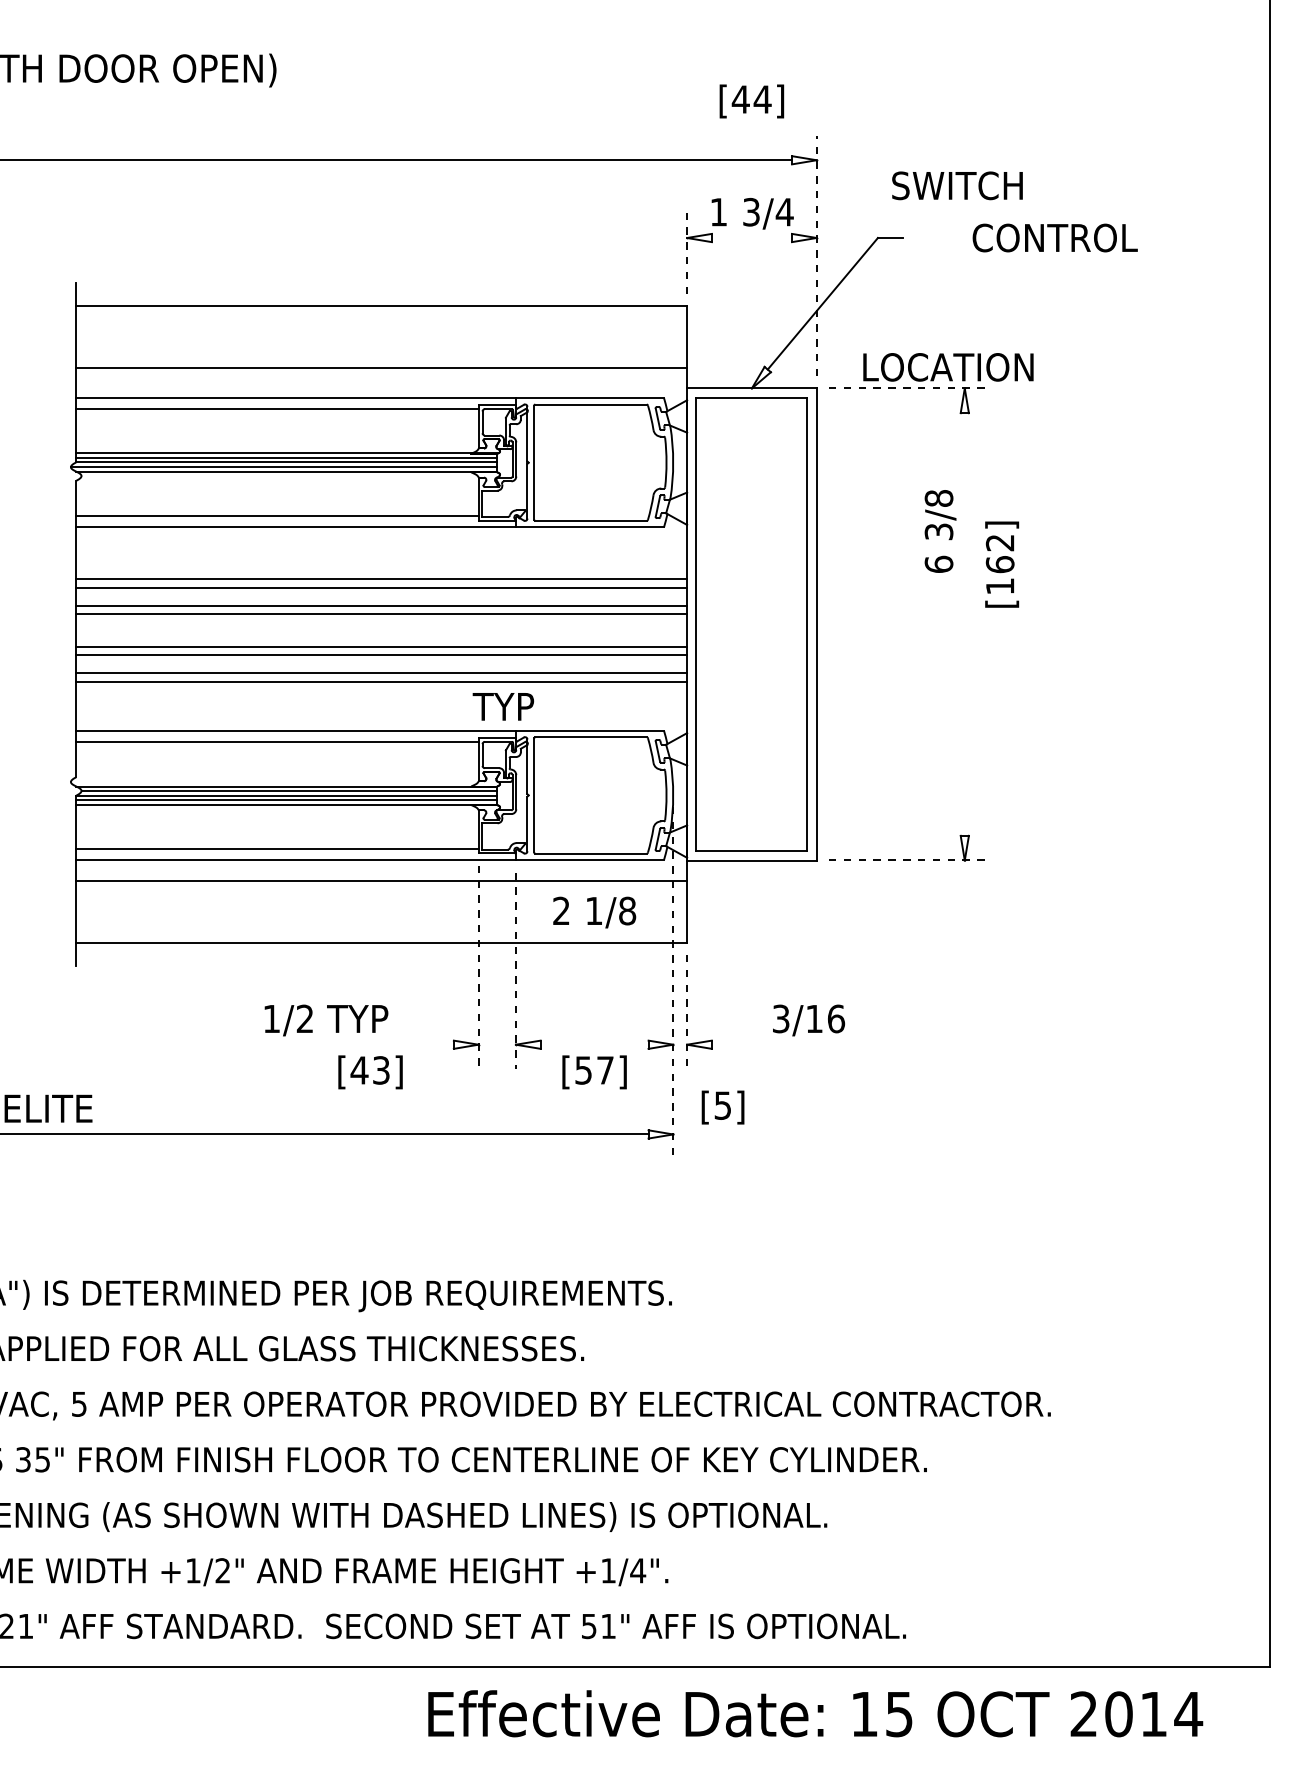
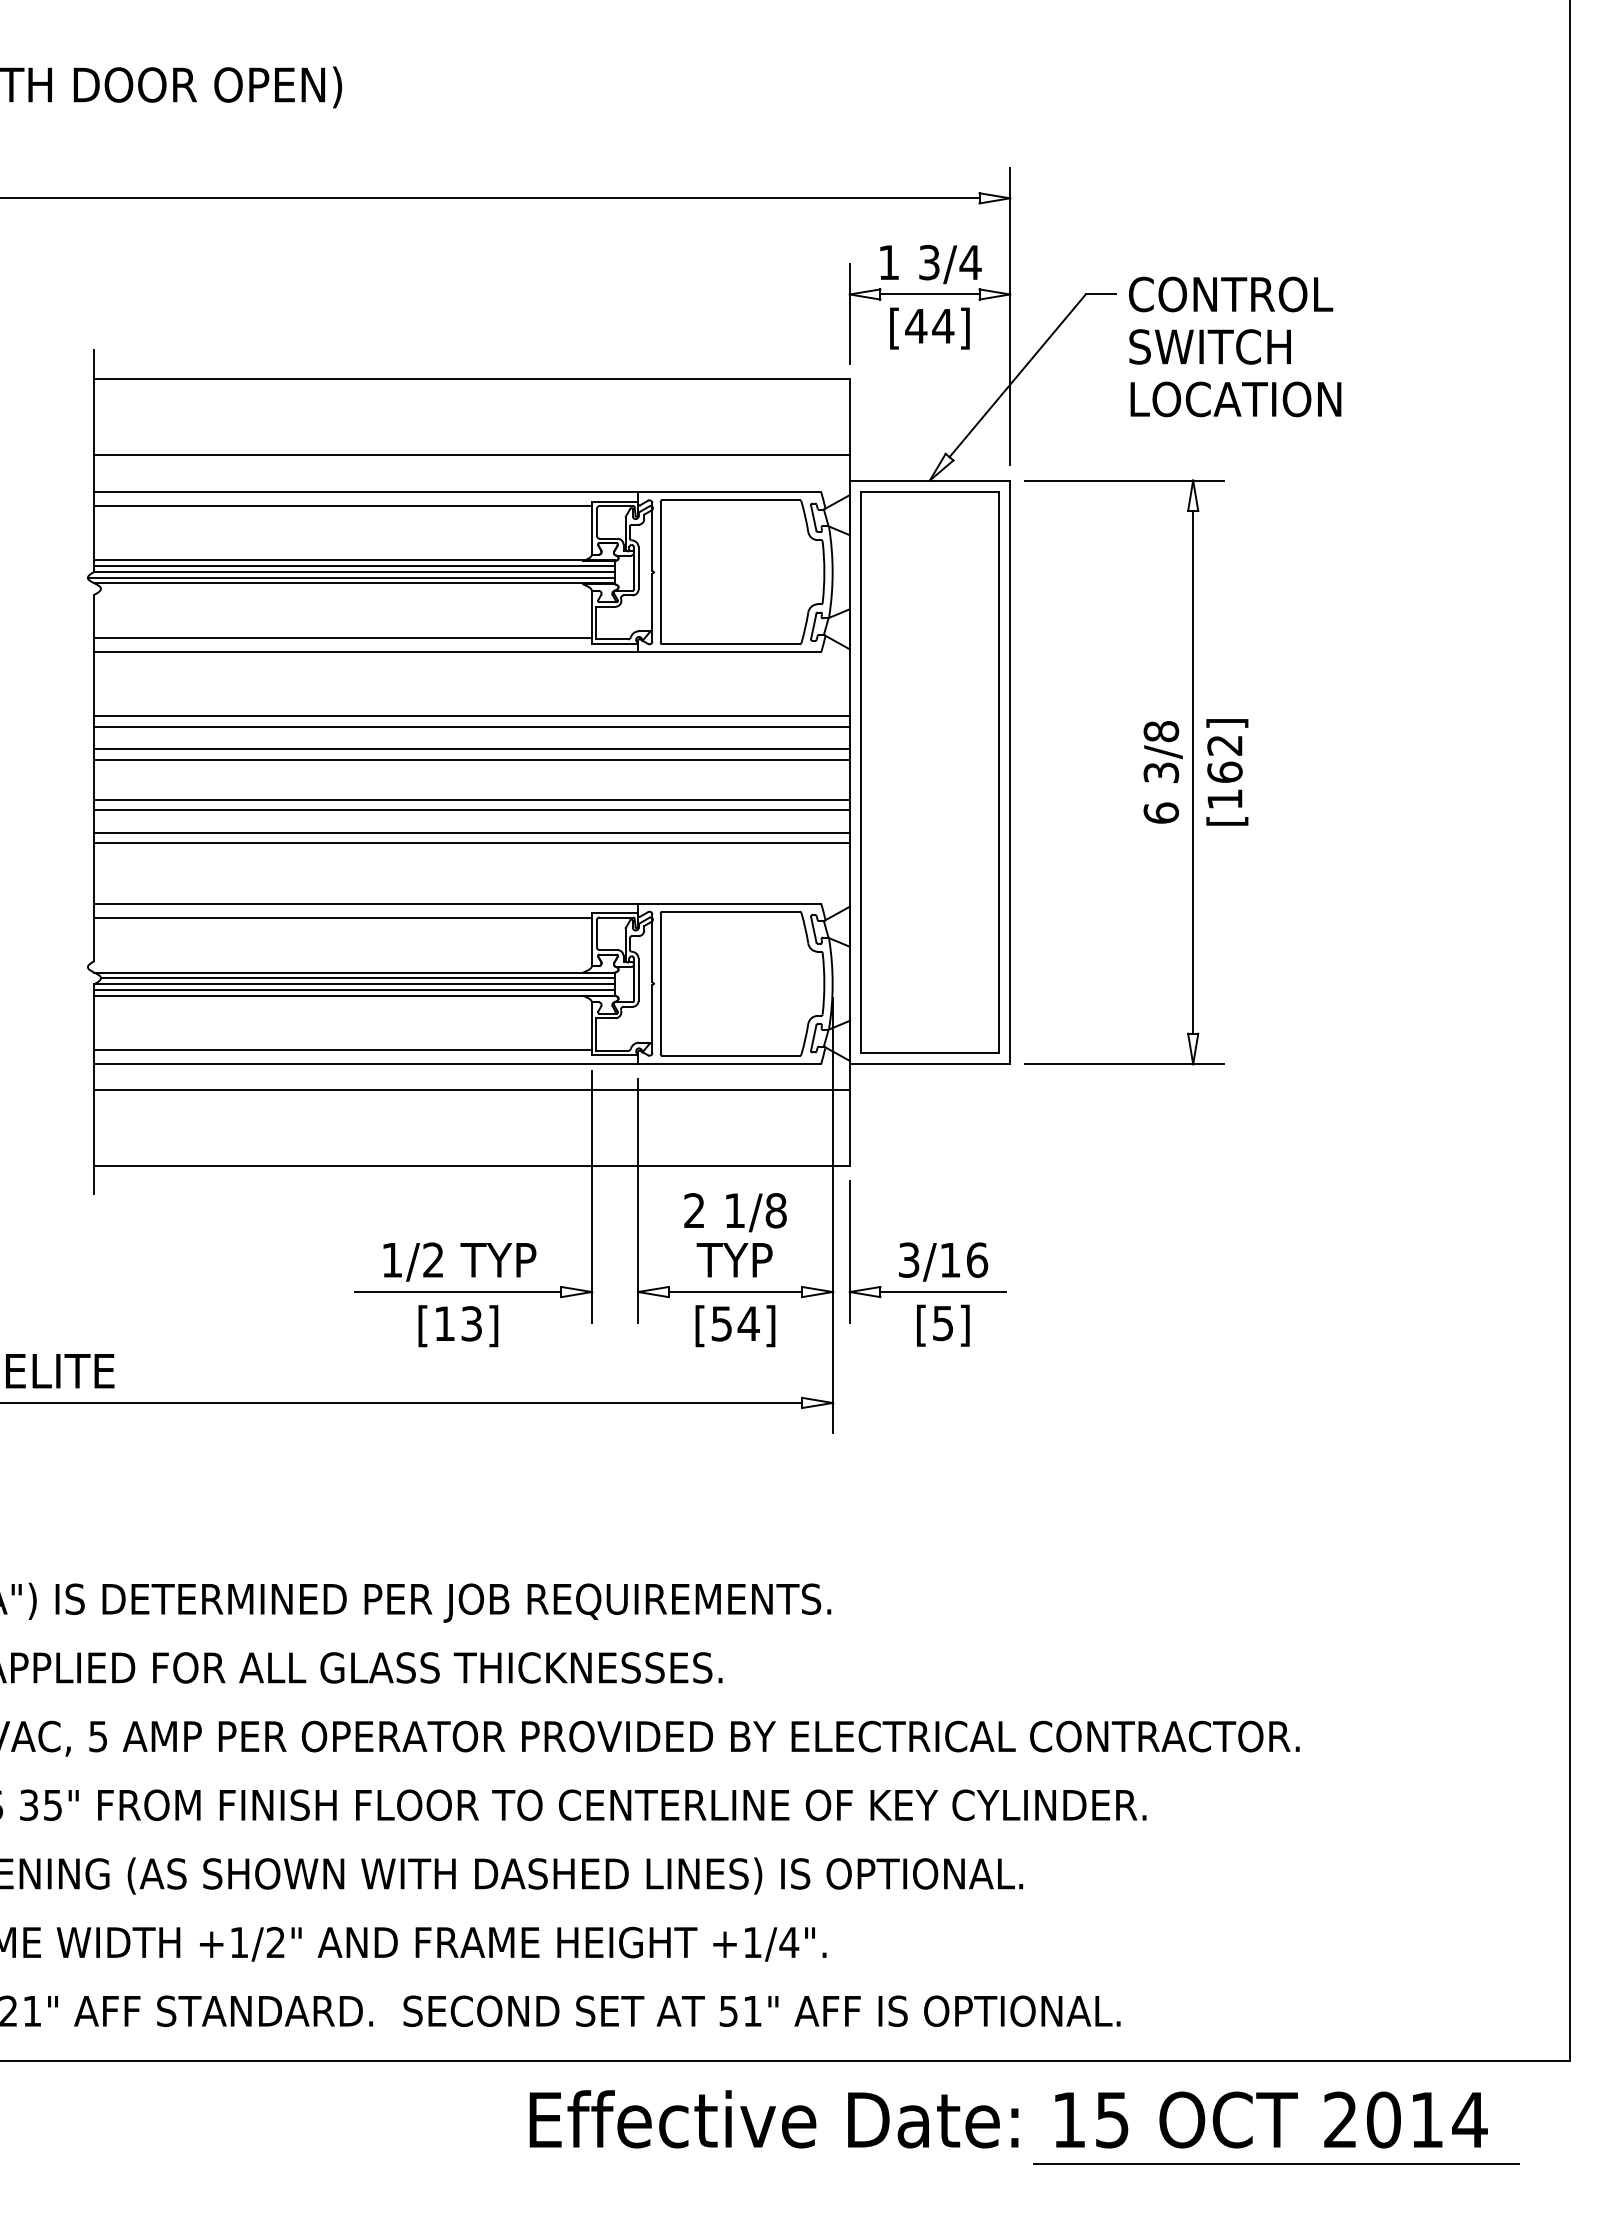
text: (751, 101) -> (929, 328), moved
text: (956, 185) -> (1209, 346), moved
line: (751, 238) -> (929, 294), added
text: (1055, 238) -> (1231, 294), moved
line: (686, 253) -> (849, 313), dashed -> solid
line: (817, 255) -> (1010, 316), dashed -> solid
text: (948, 367) -> (1235, 399), moved
line: (910, 388) -> (1125, 480), dashed -> solid
text: (939, 531) -> (1162, 772), moved
text: (1002, 564) -> (1227, 772), moved
line: (965, 624) -> (1193, 772), added
text: (503, 707) -> (734, 1260), moved
line: (910, 860) -> (1125, 1064), dashed -> solid
text: (594, 912) -> (735, 1212), moved
line: (478, 967) -> (591, 1196), dashed -> solid
line: (516, 970) -> (638, 1200), dashed -> solid
line: (673, 982) -> (832, 1215), dashed -> solid
line: (686, 1011) -> (849, 1251), dashed -> solid
text: (326, 1020) -> (459, 1261), moved
text: (808, 1020) -> (943, 1261), moved
line: (370, 1045) -> (458, 1292), added
line: (594, 1045) -> (735, 1292), added
line: (762, 1045) -> (943, 1292), added
text: (359, 1070) -> (444, 1323), [43] -> [13]
text: (605, 1070) -> (748, 1323), [57] -> [54]
text: (723, 1107) -> (943, 1325), moved
line: (1031, 1750) -> (1275, 2164), added

